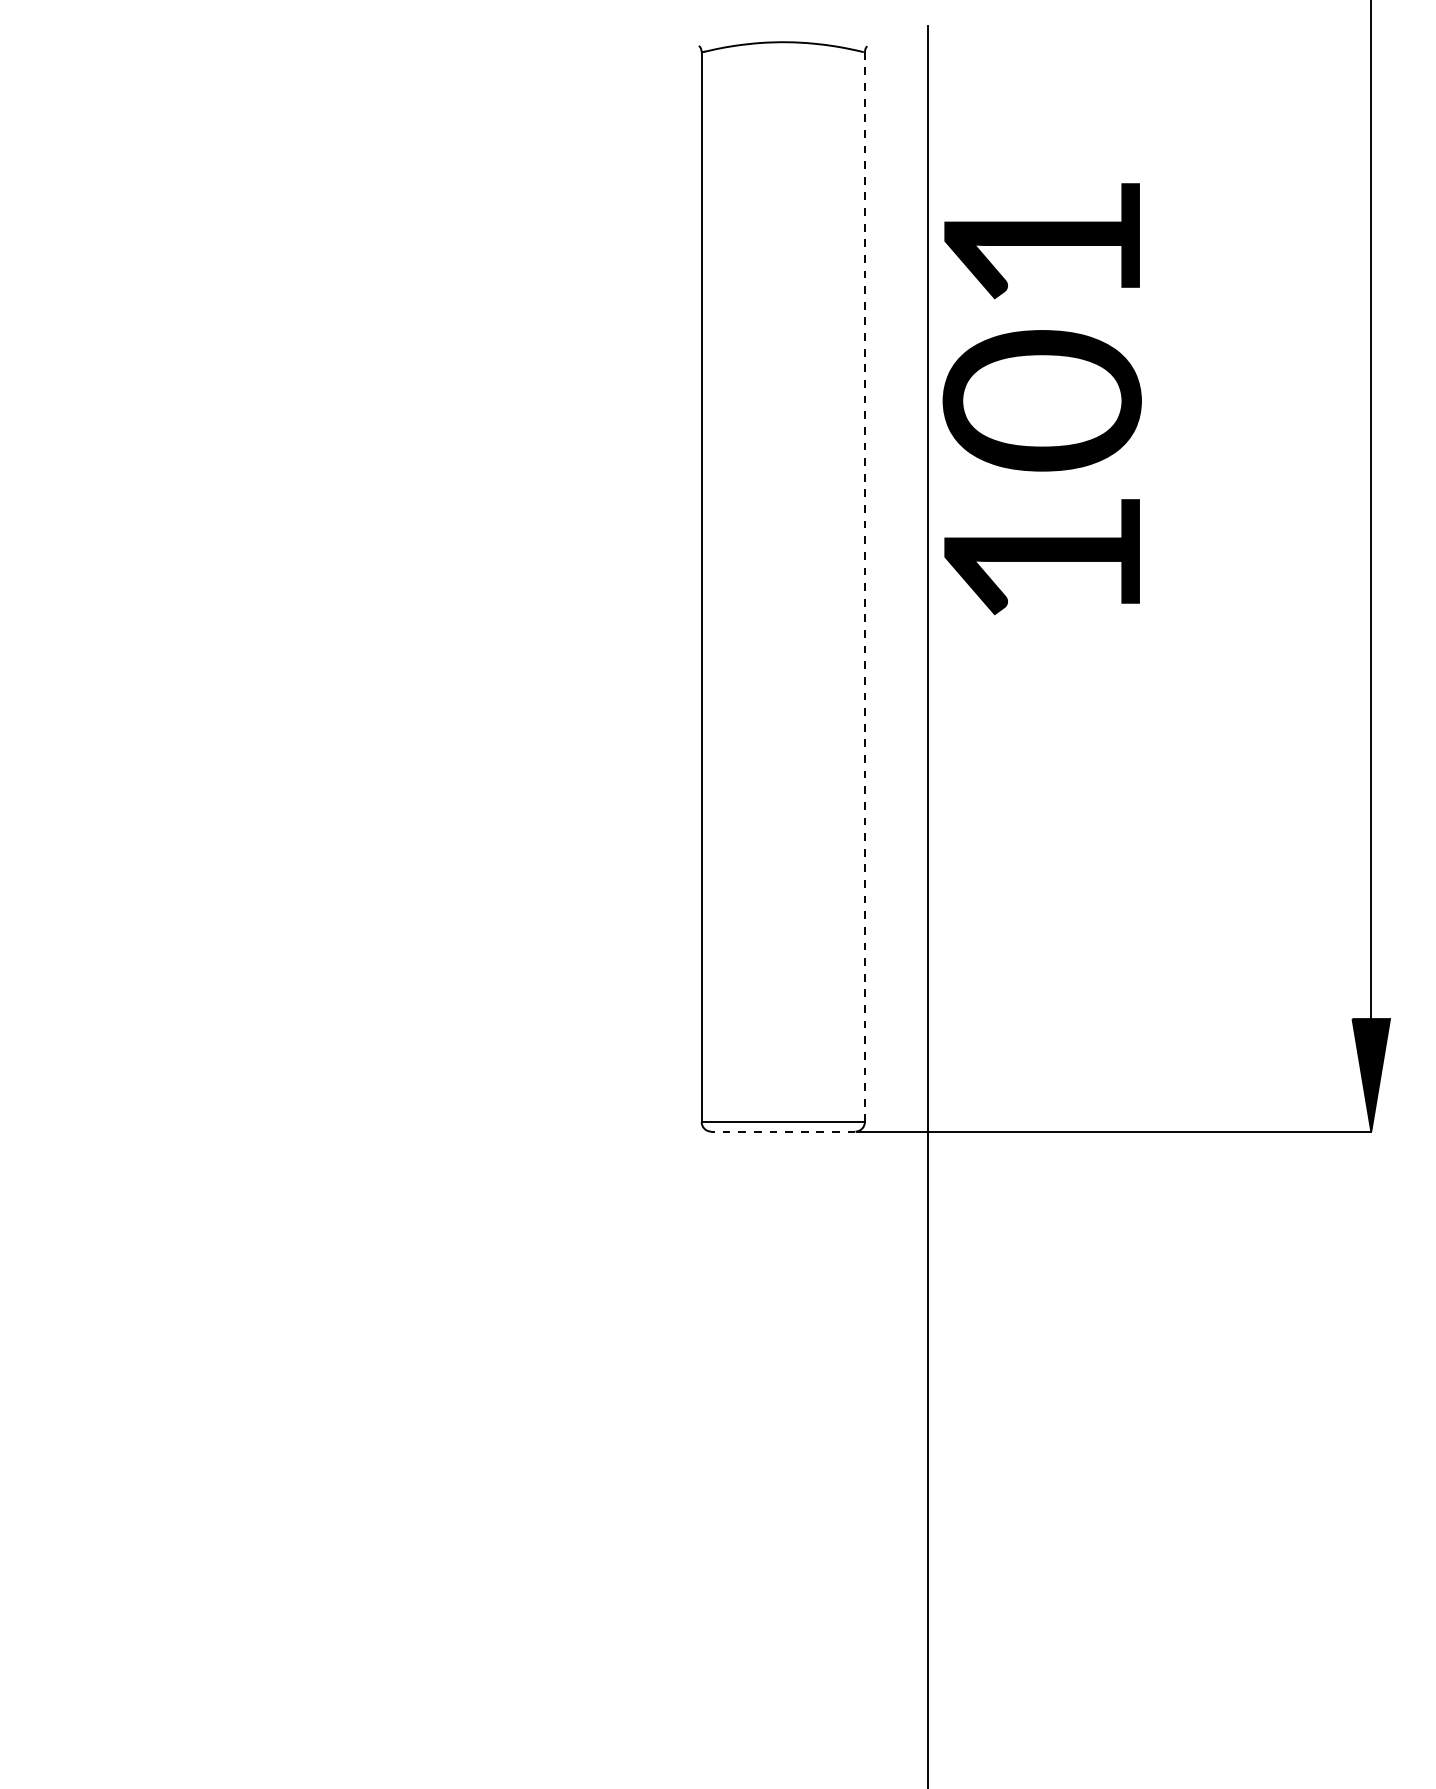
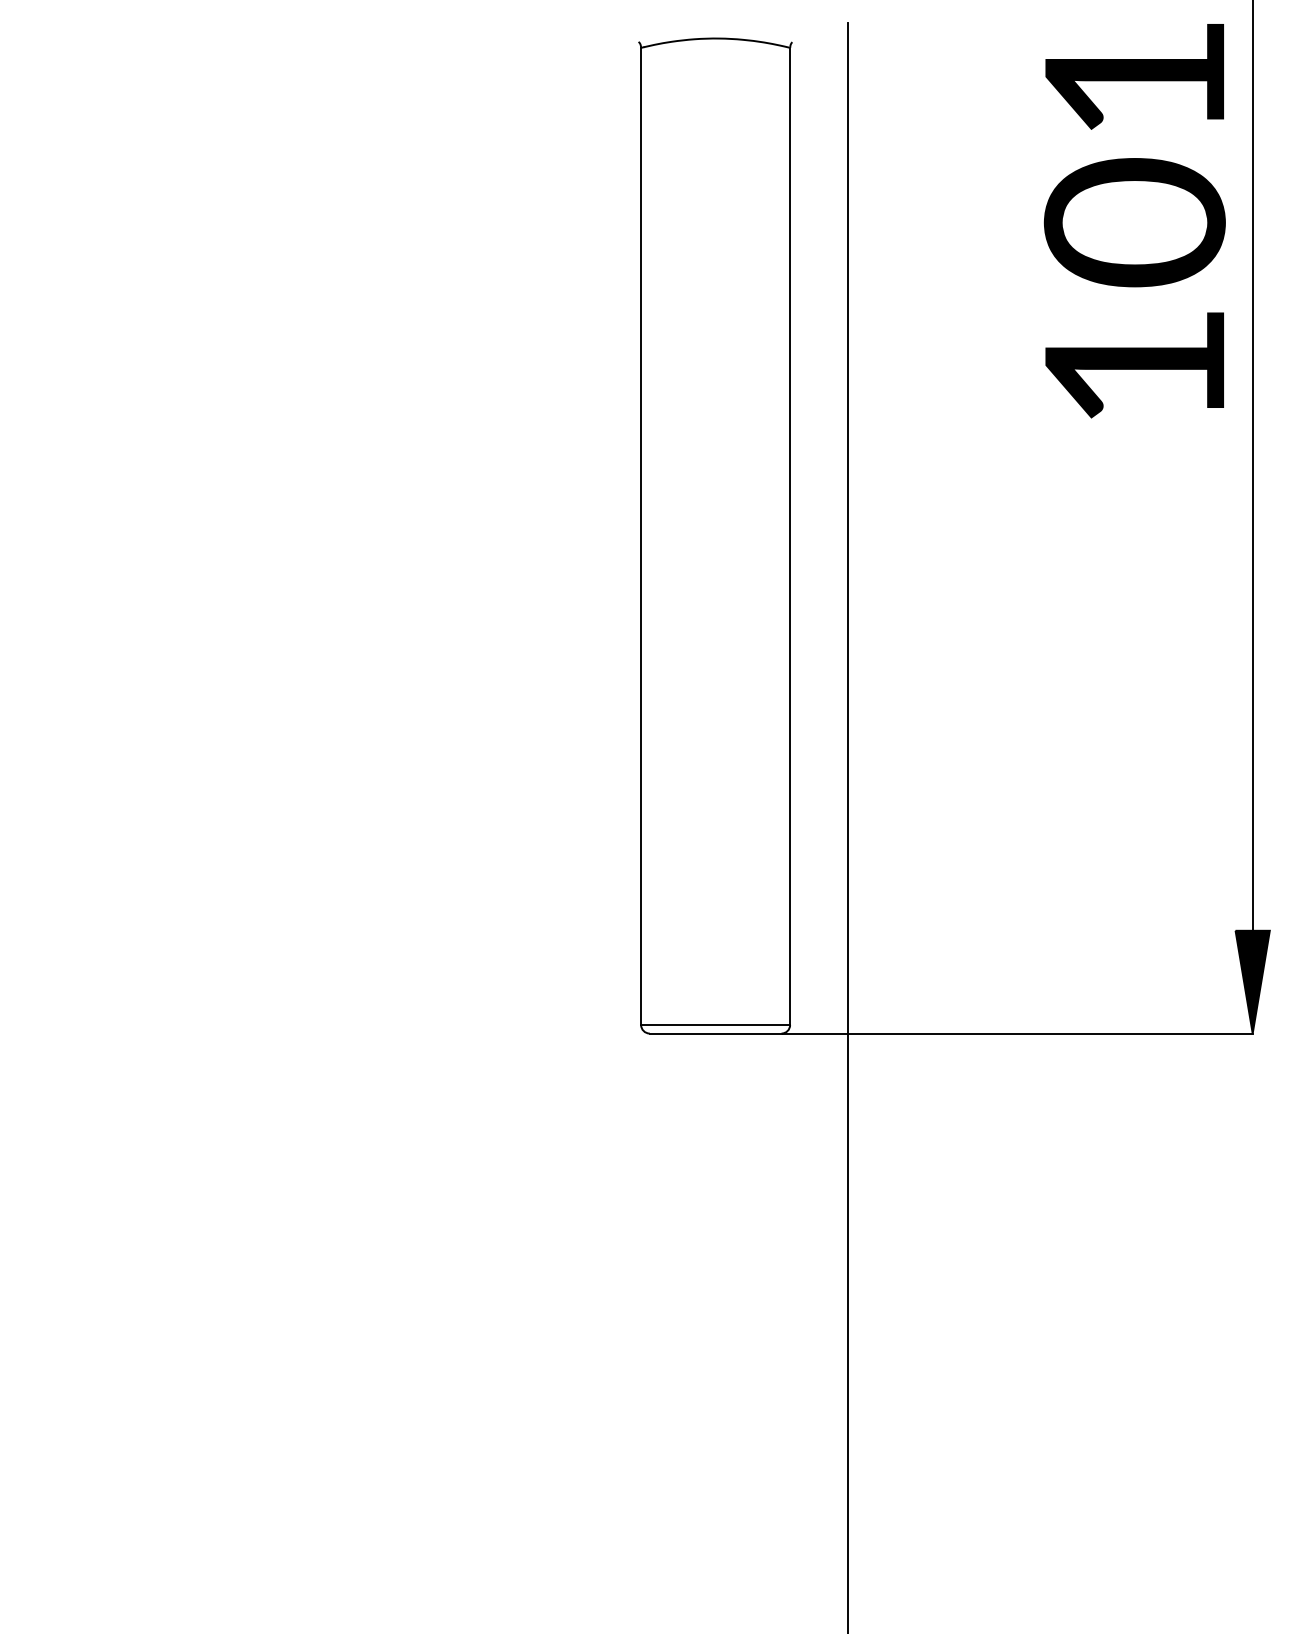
text: (1041, 399) -> (1134, 221), moved
line: (864, 586) -> (789, 535), dashed -> solid
line: (782, 1131) -> (714, 1033), dashed -> solid

